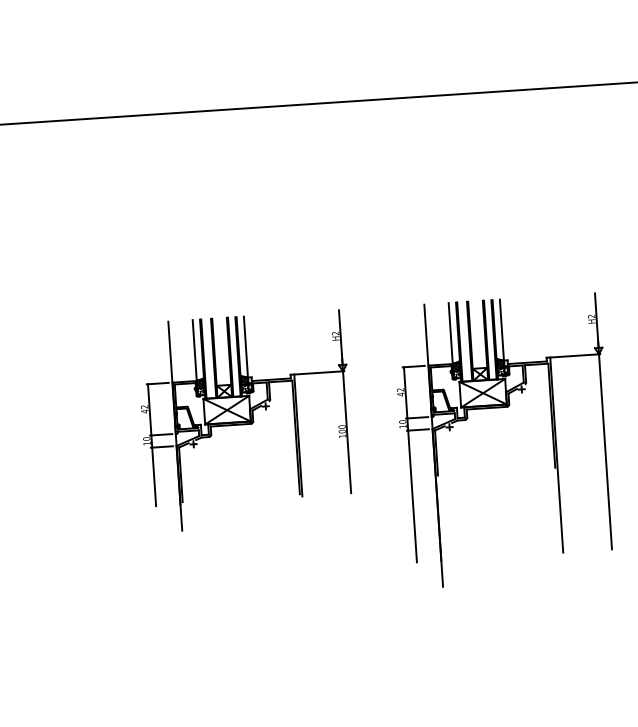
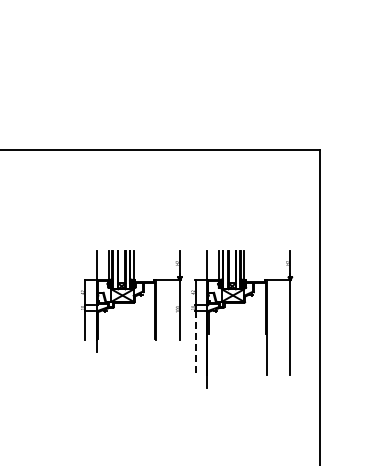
part: (246, 421) -> (131, 301), moved
line: (412, 496) -> (195, 343), solid -> dashed

